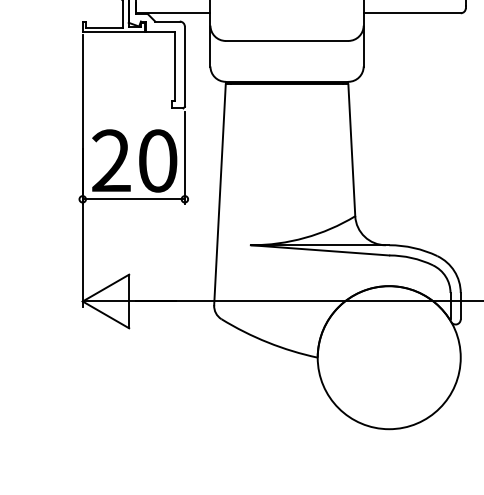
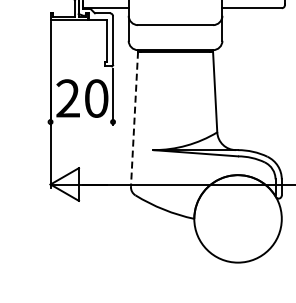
line: (219, 195) -> (134, 119), solid -> dashed
line: (133, 200) -> (81, 122), removed

